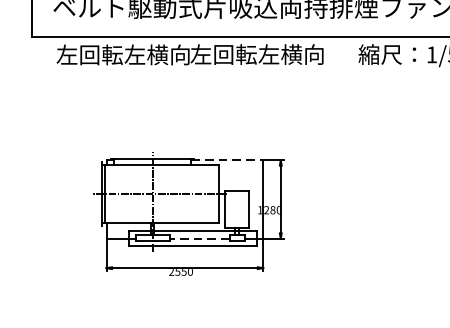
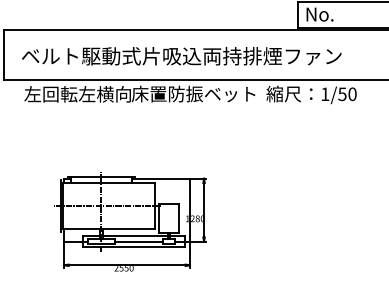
text: (267, 53) -> (193, 93), 左回転左横向 -> 床置防振ベット
line: (227, 159) -> (161, 178), dashed -> solid
line: (199, 238) -> (138, 241), dashed -> solid

